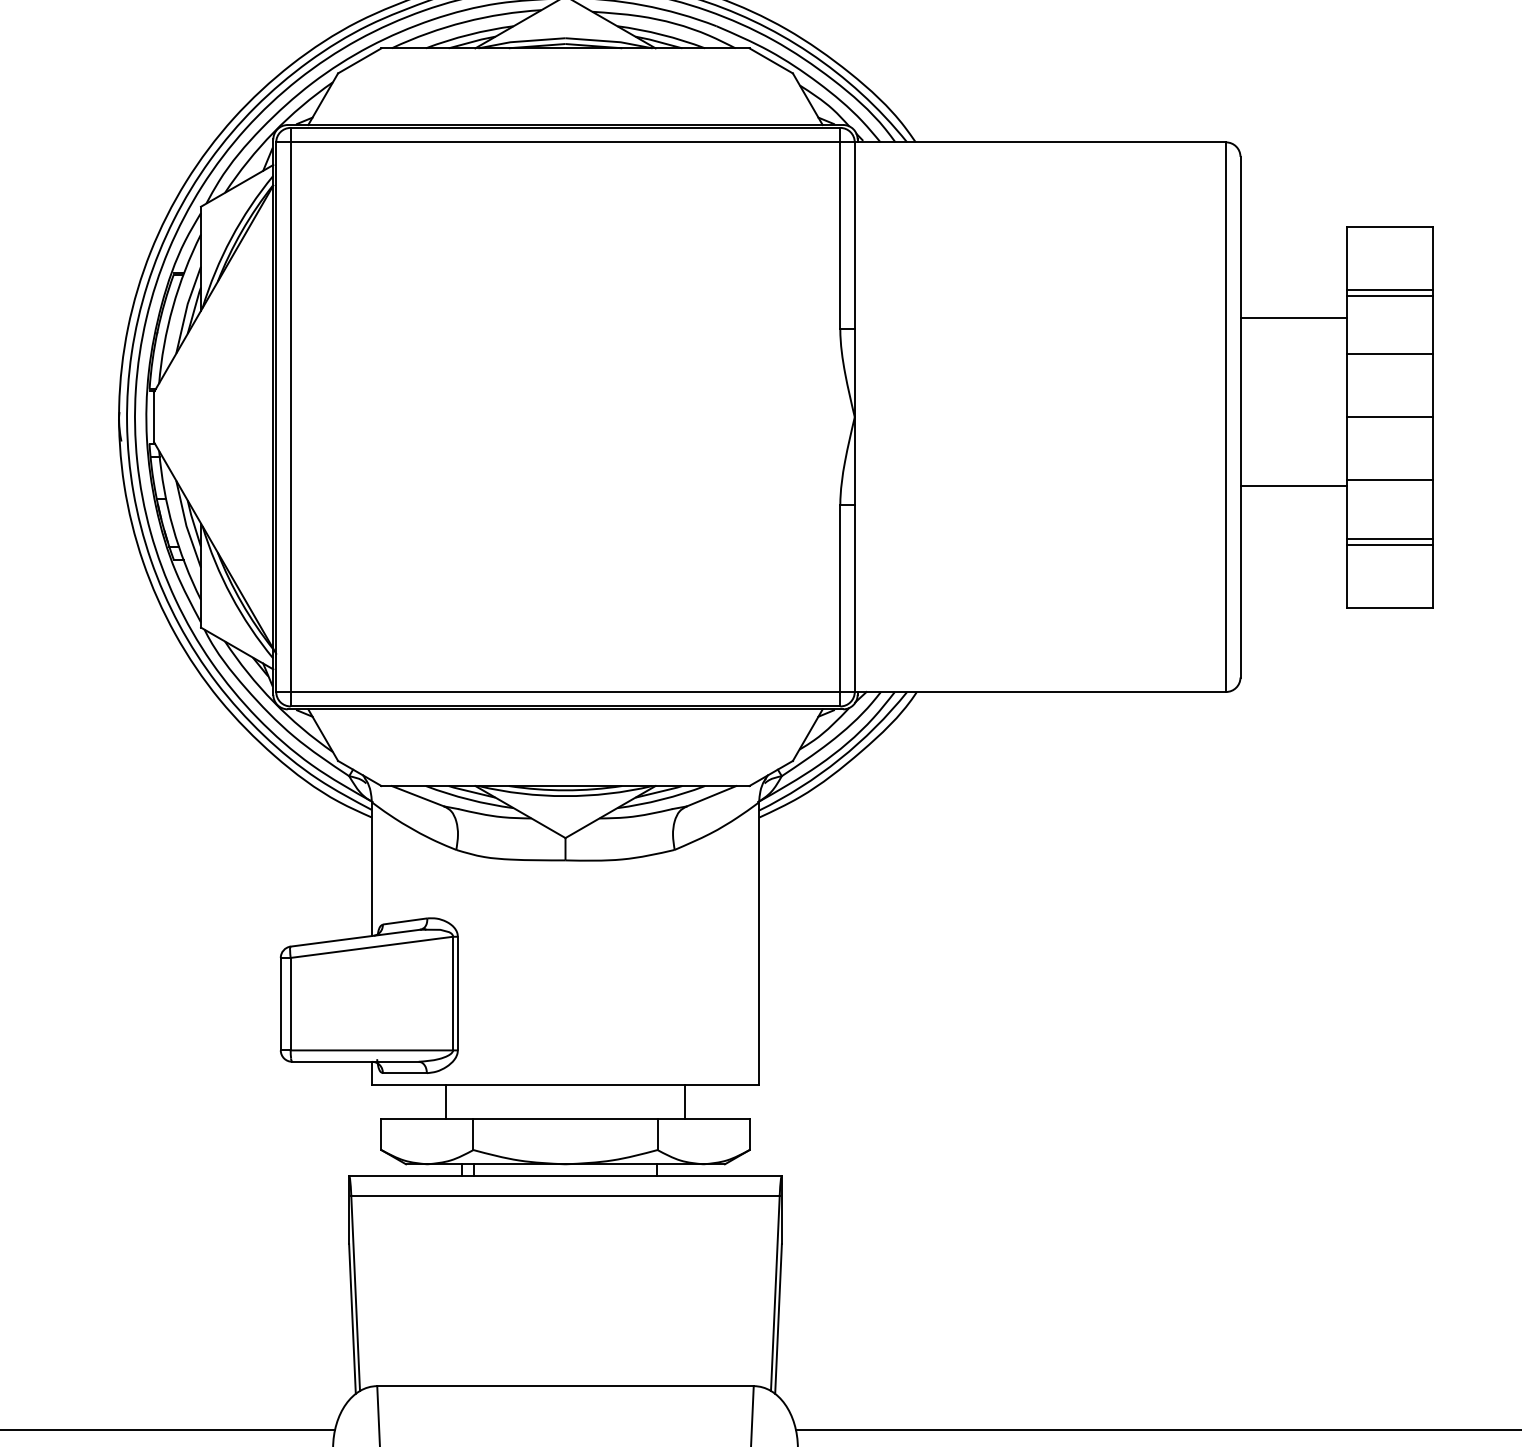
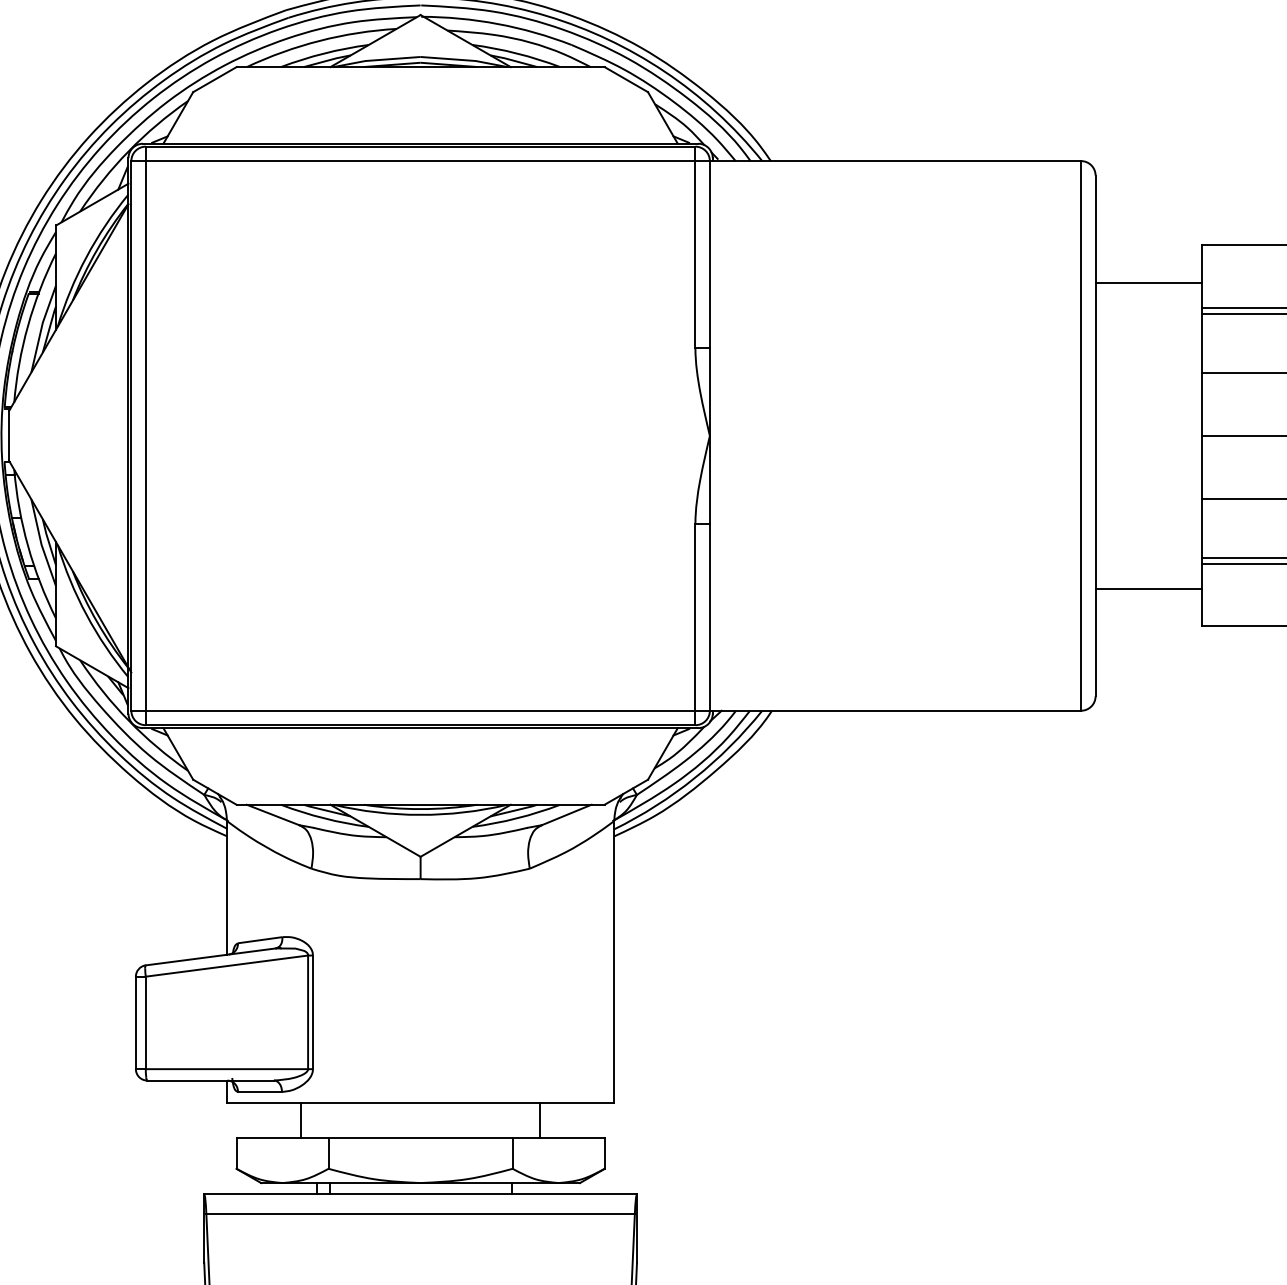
line: (1293, 317) -> (1148, 282), moved
line: (1293, 485) -> (1148, 589), moved

